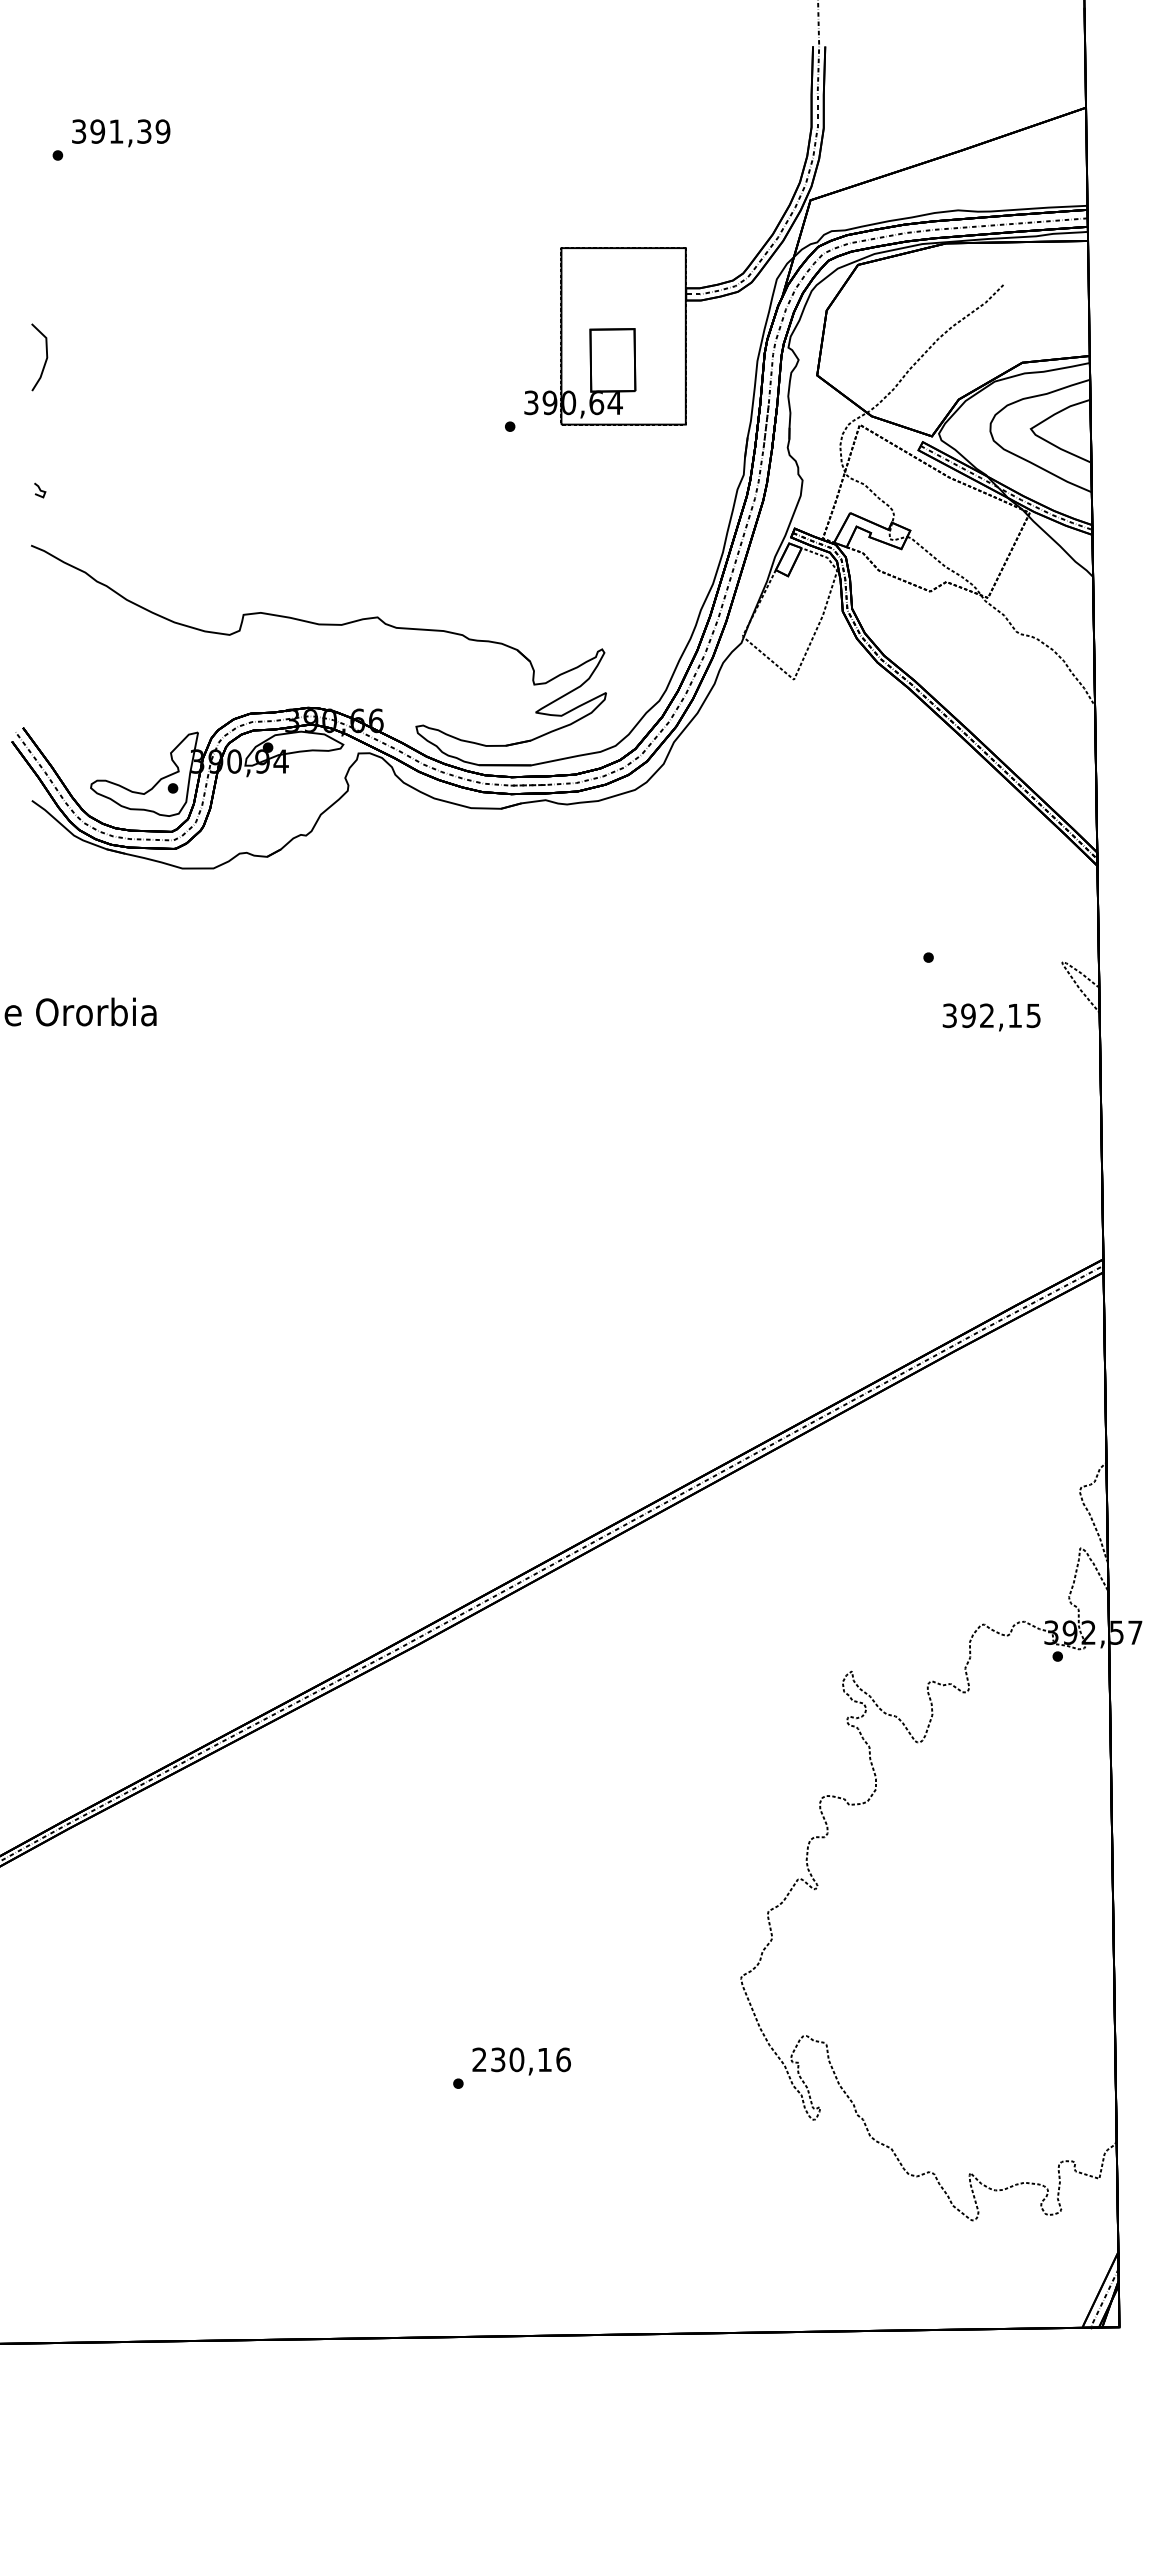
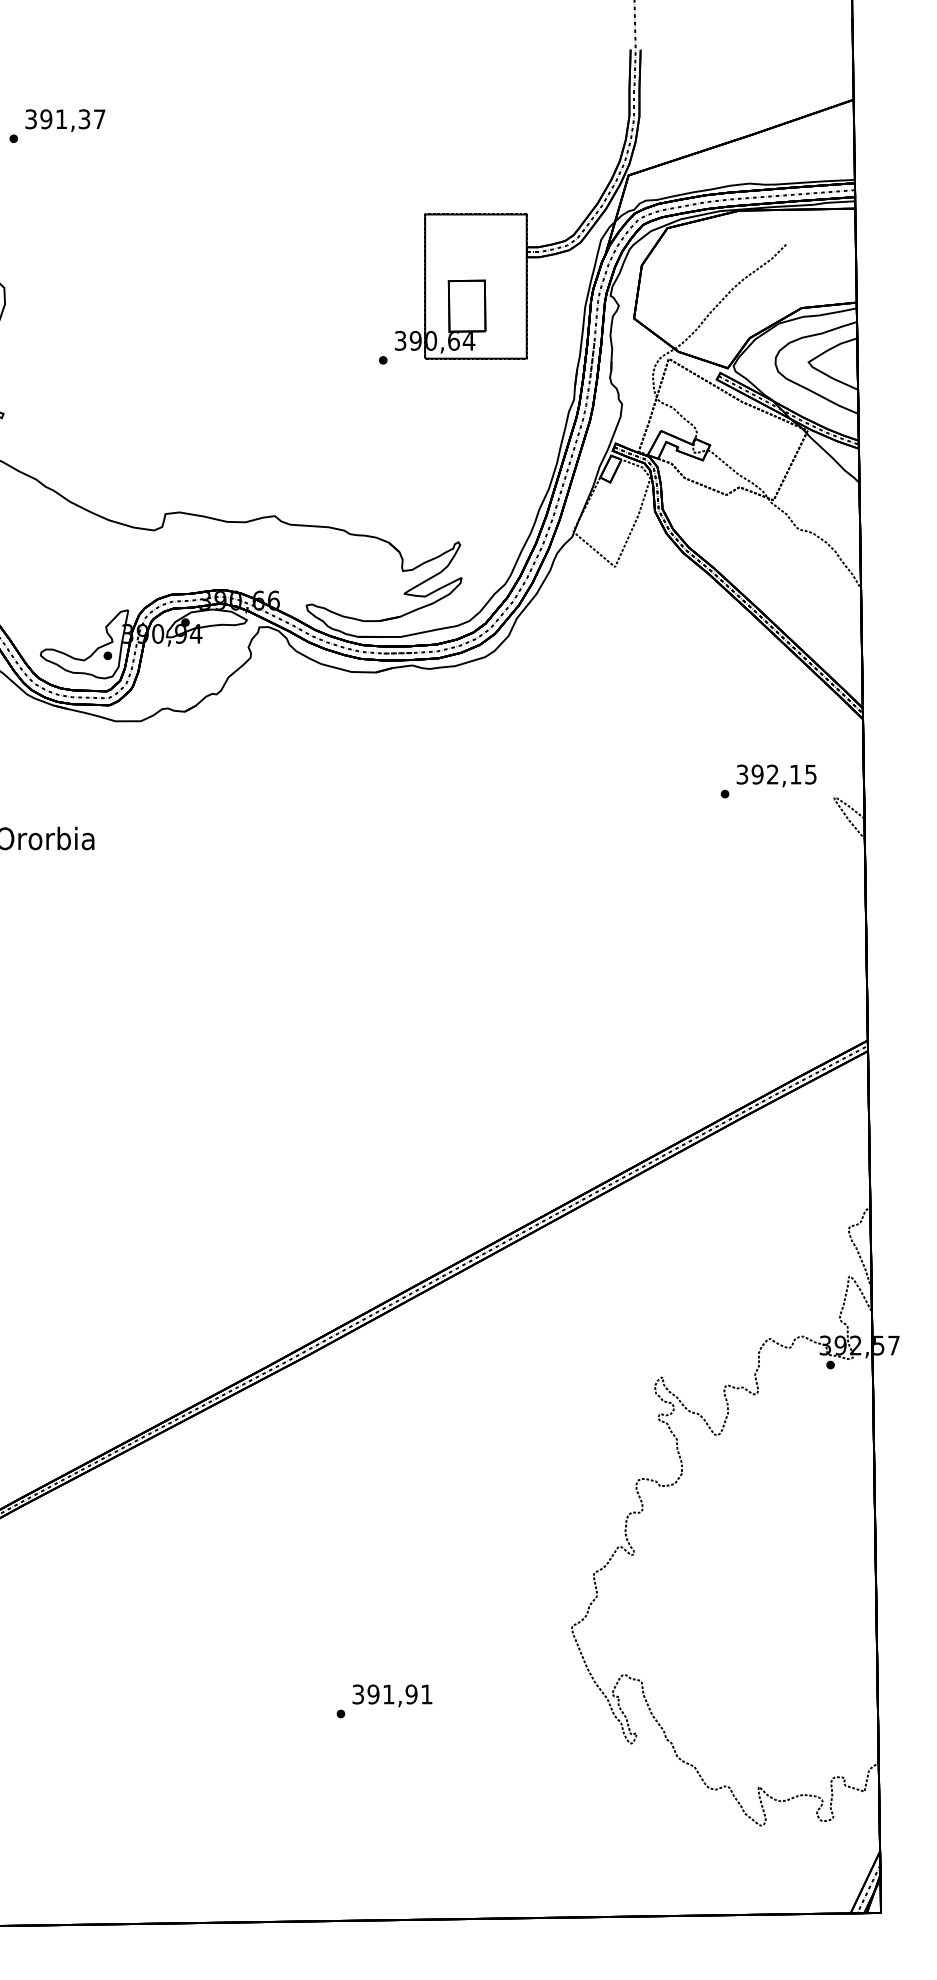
text: (162, 131) -> (99, 119), 391,39 -> 391,37
text: (991, 1017) -> (776, 776), moved
text: (521, 2059) -> (392, 1694), 230,16 -> 391,91

